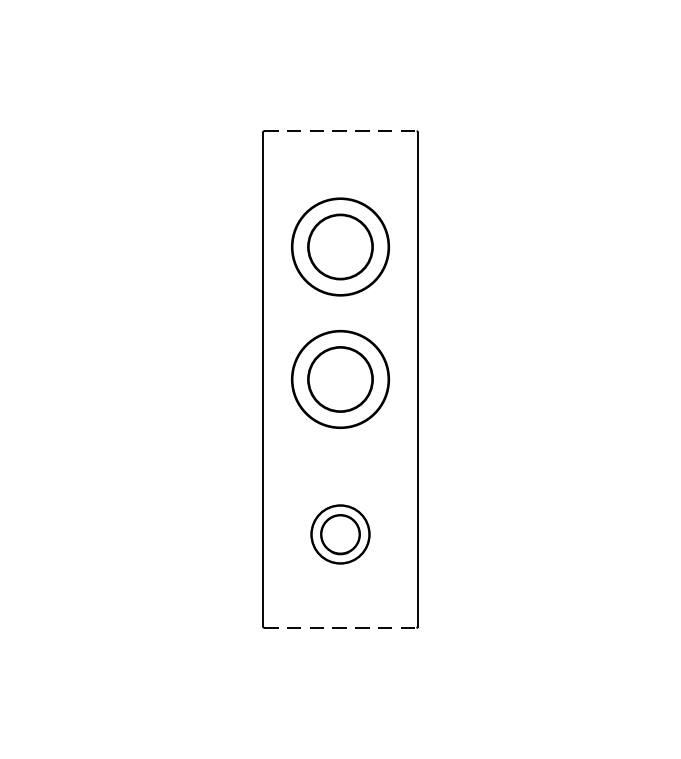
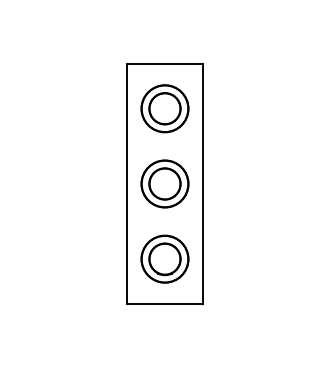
line: (341, 130) -> (165, 63), dashed -> solid
part: (339, 246) -> (164, 108), moved
part: (339, 533) -> (164, 258), size x1.67
line: (341, 628) -> (165, 304), dashed -> solid

